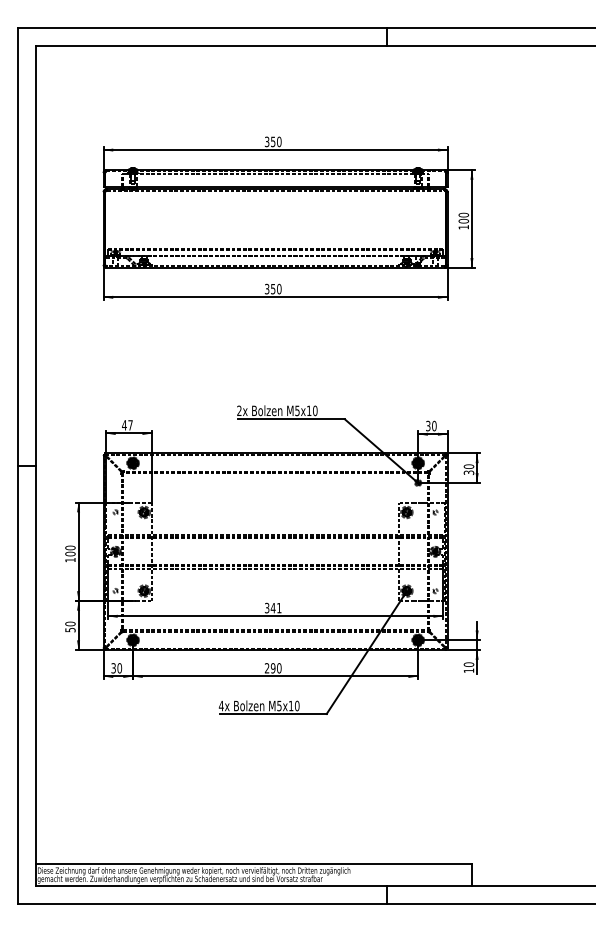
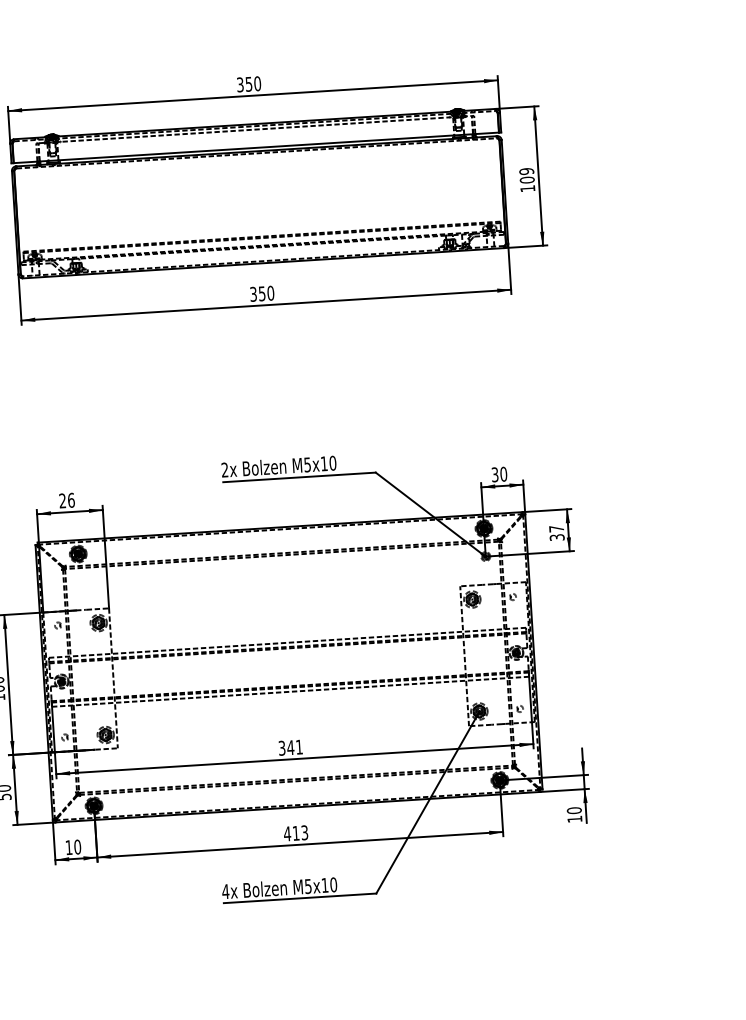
text: (463, 215) -> (526, 171), 100 -> 109
text: (127, 425) -> (67, 500), 47 -> 26
text: (468, 466) -> (555, 528), 30 -> 37
text: (113, 668) -> (68, 847), 30 -> 10
text: (272, 668) -> (295, 833), 290 -> 413

